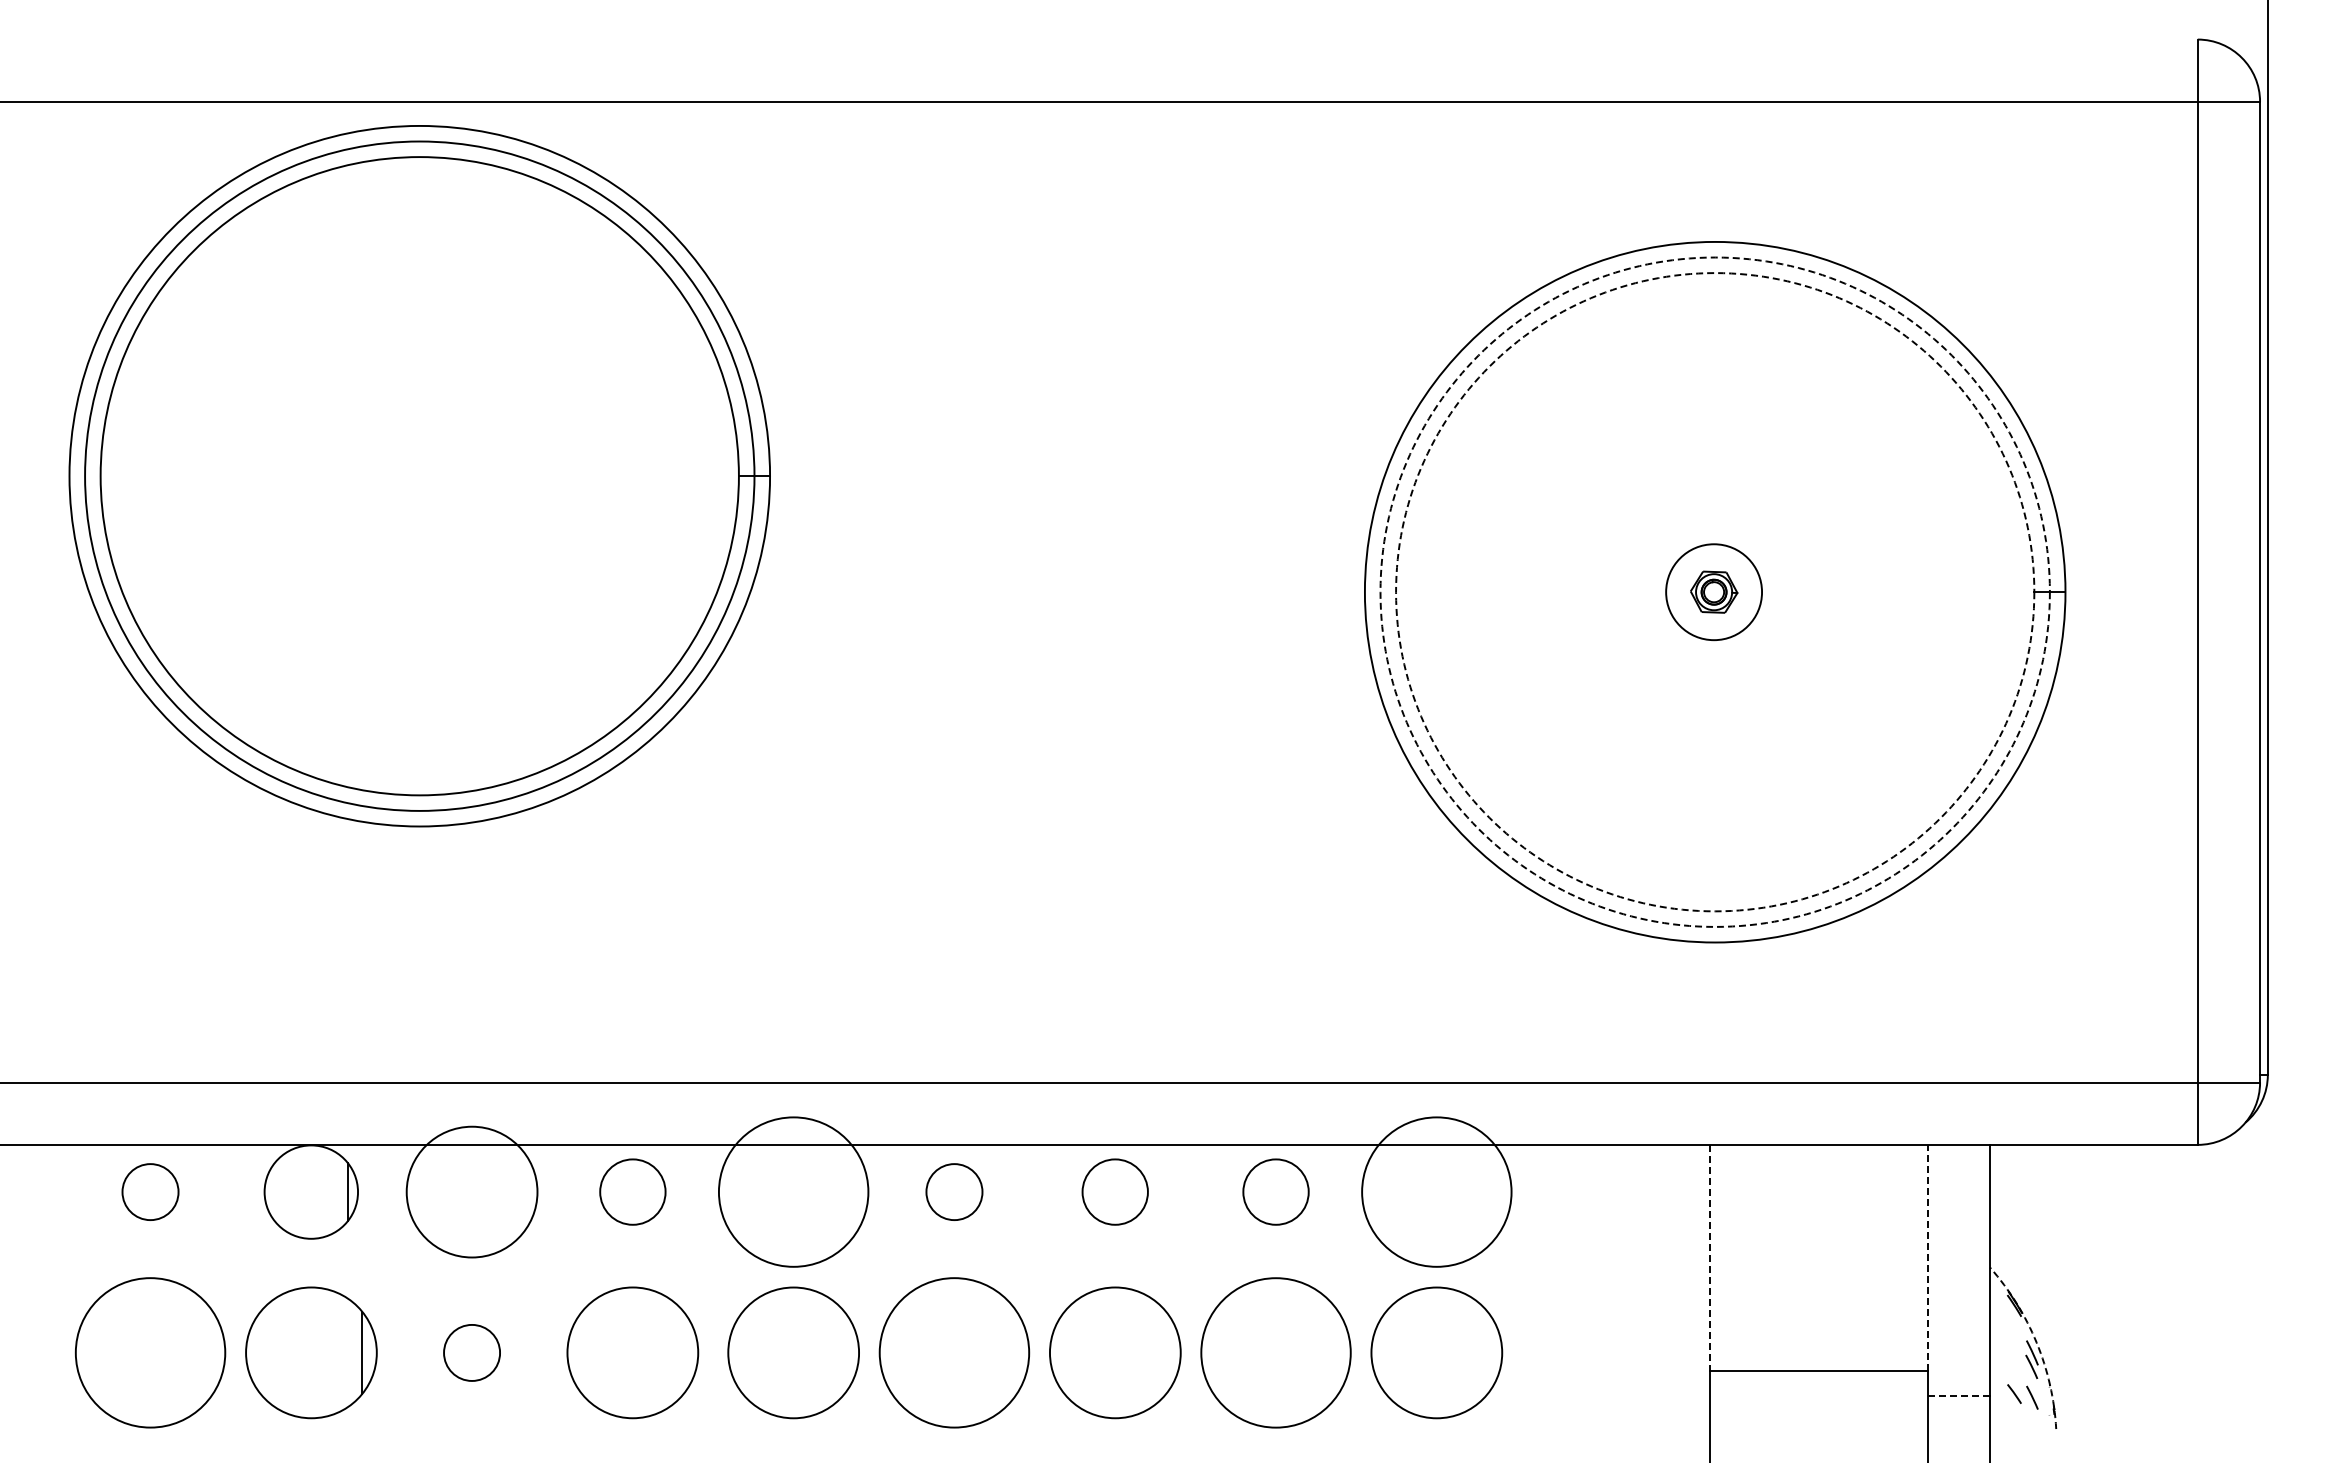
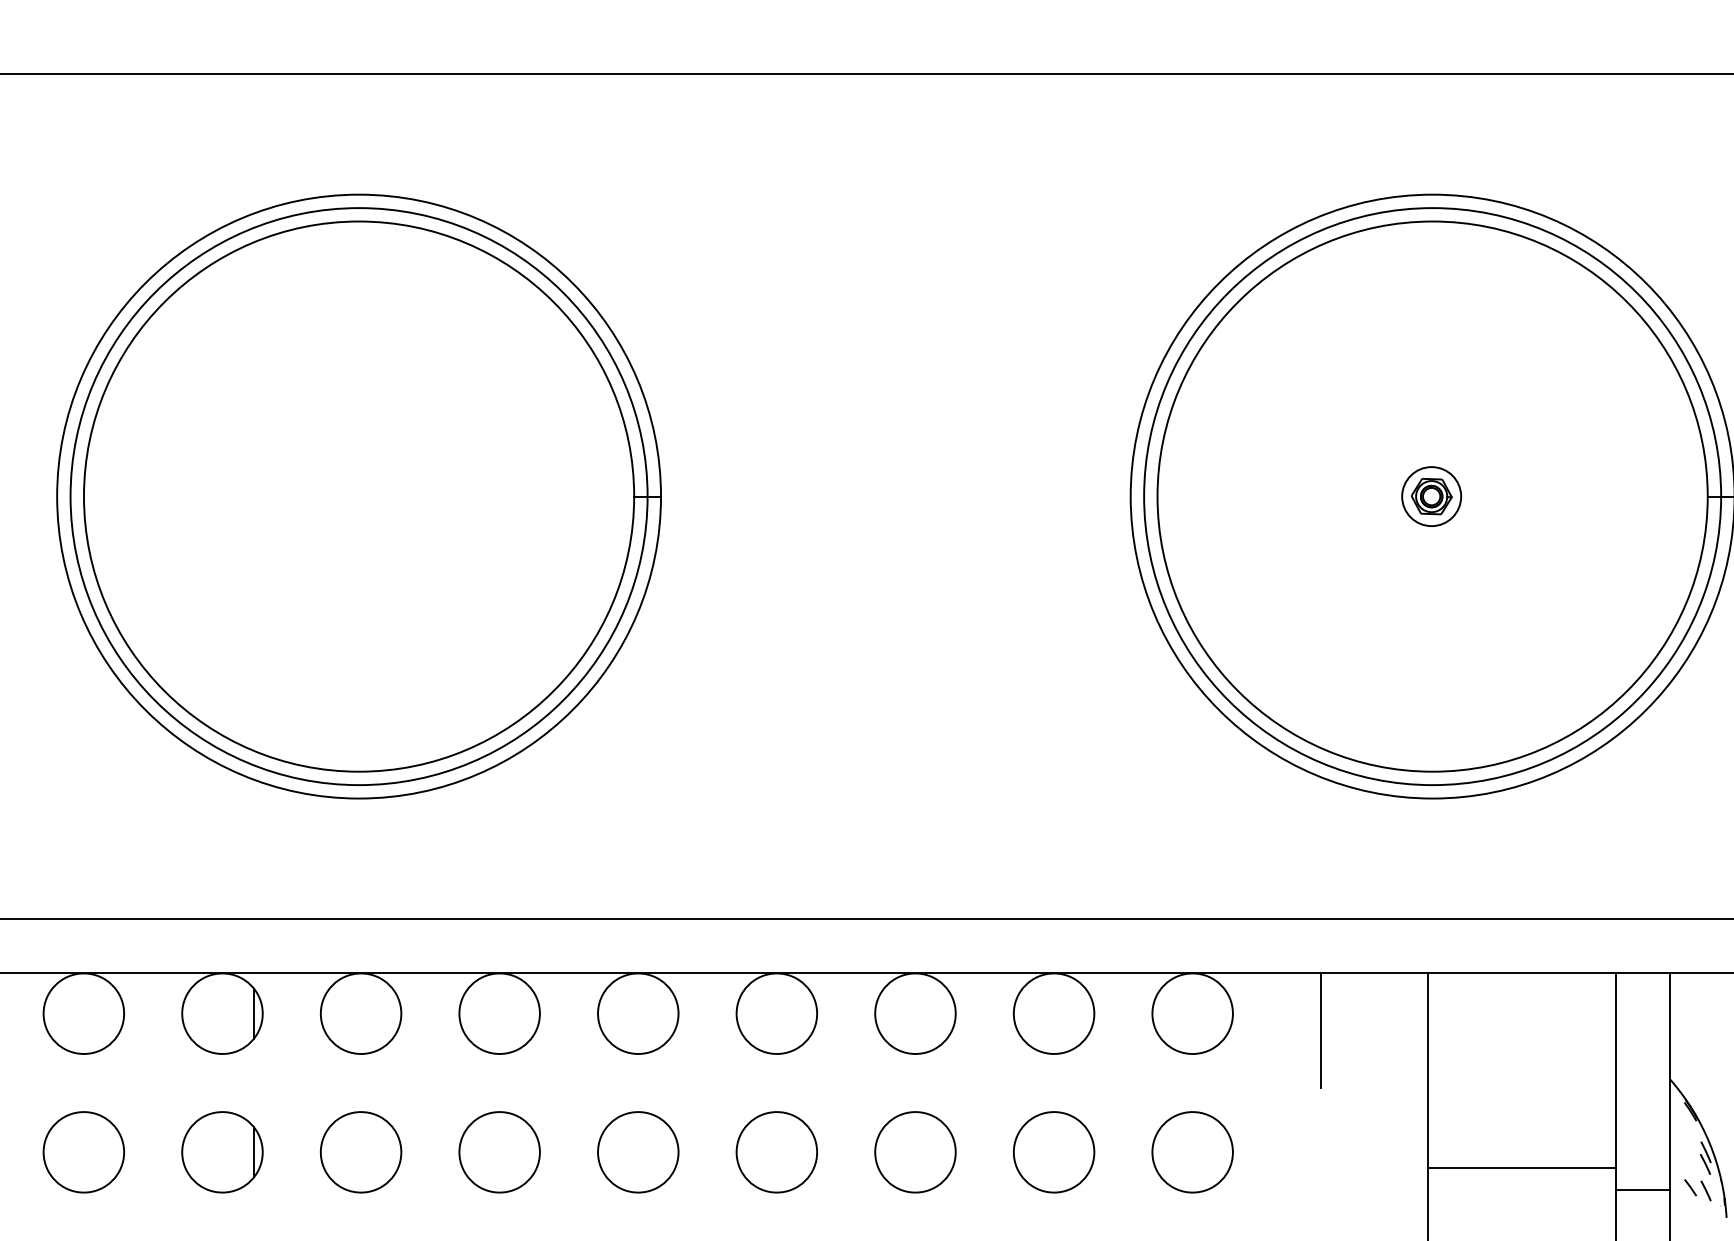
part: (419, 476) -> (358, 496), moved
circle: (1713, 591) -> (1431, 495), size x0.71
circle: (1714, 591) -> (1432, 495), dashed -> solid
circle: (1715, 592) -> (1432, 496), dashed -> solid
circle: (150, 1191) -> (83, 1013), size x1.67
circle: (471, 1191) -> (360, 1013), size x0.71
circle: (632, 1191) -> (499, 1013), size x1.43
circle: (793, 1191) -> (638, 1013), size x0.62
circle: (954, 1191) -> (776, 1013), size x1.67
circle: (1114, 1191) -> (914, 1013), size x1.43
circle: (1275, 1191) -> (1053, 1013), size x1.43
circle: (1436, 1191) -> (1192, 1013), size x0.62
line: (1585, 1211) -> (1320, 1030), added
line: (1709, 1257) -> (1427, 1070), dashed -> solid
line: (1927, 1257) -> (1615, 1070), dashed -> solid
arc: (2036, 1342) -> (1709, 1143), dashed -> solid
circle: (150, 1352) -> (83, 1151), size x0.62
part: (310, 1352) -> (221, 1151), size x0.71
circle: (471, 1352) -> (360, 1151), size x1.67
circle: (632, 1352) -> (499, 1151), size x0.71
circle: (793, 1352) -> (638, 1151), size x0.71
circle: (954, 1352) -> (776, 1151), size x0.62
circle: (1114, 1352) -> (914, 1151), size x0.71
circle: (1275, 1352) -> (1053, 1151), size x0.62
circle: (1436, 1352) -> (1192, 1151), size x0.71
line: (1959, 1396) -> (1643, 1189), dashed -> solid

